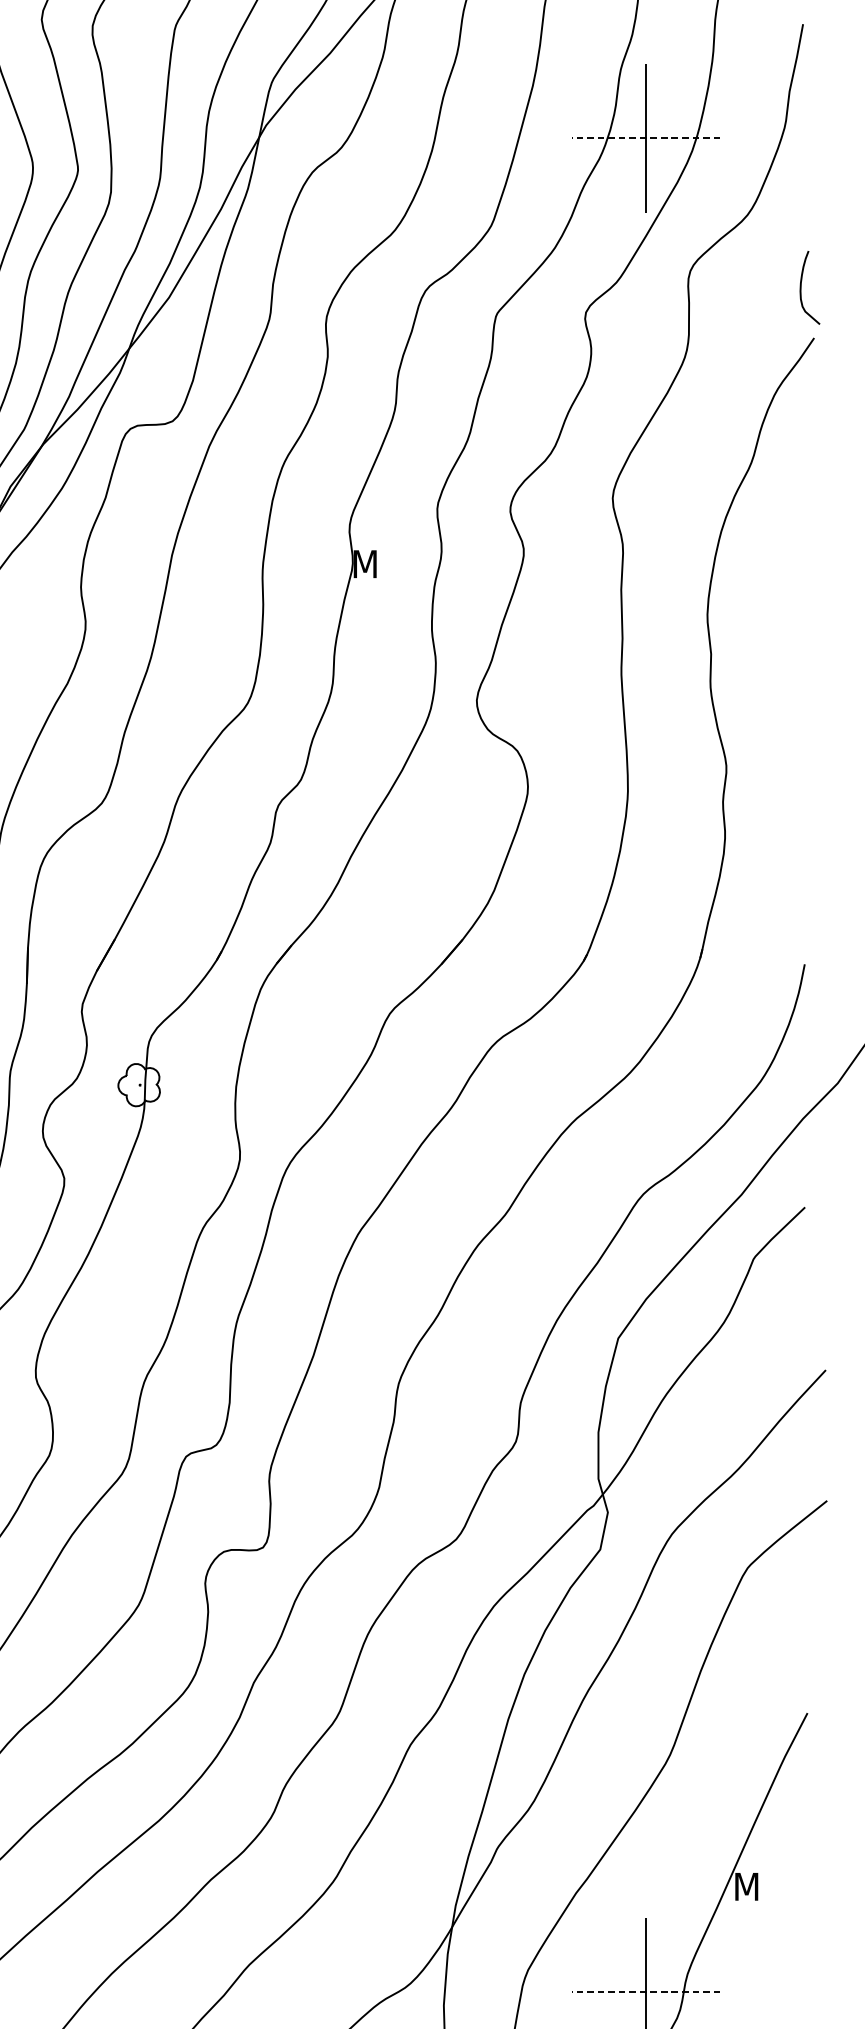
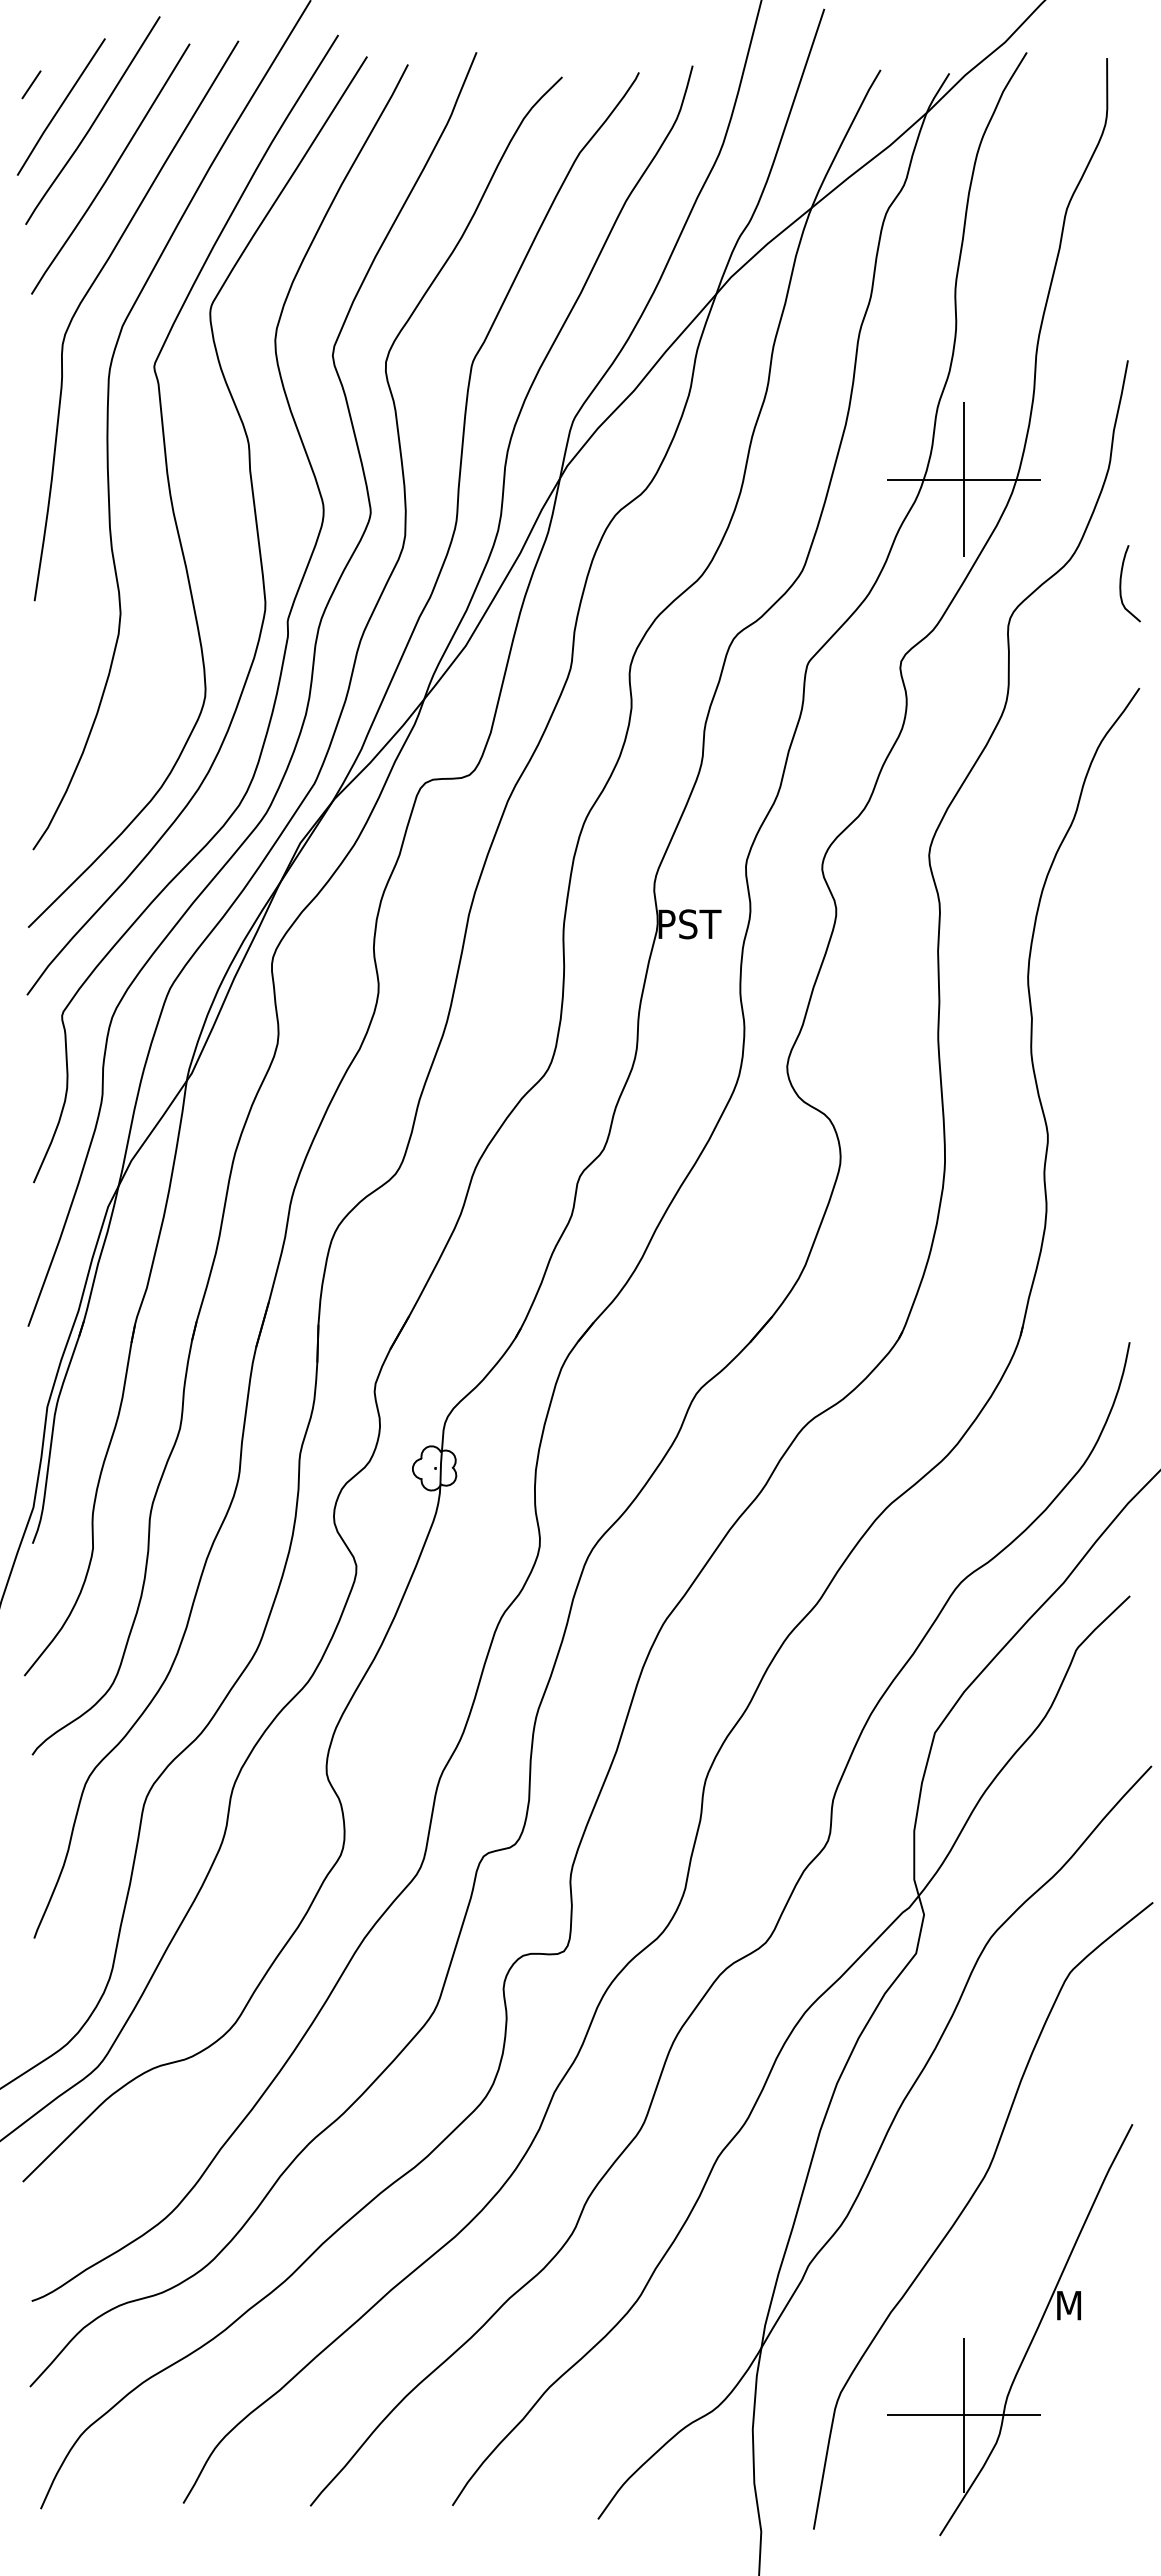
line: (645, 138) -> (963, 479), dashed -> solid
curve: (801, 287) -> (1121, 583), moved
text: (385, 564) -> (691, 924), M -> PST
line: (645, 1991) -> (963, 2415), dashed -> solid

